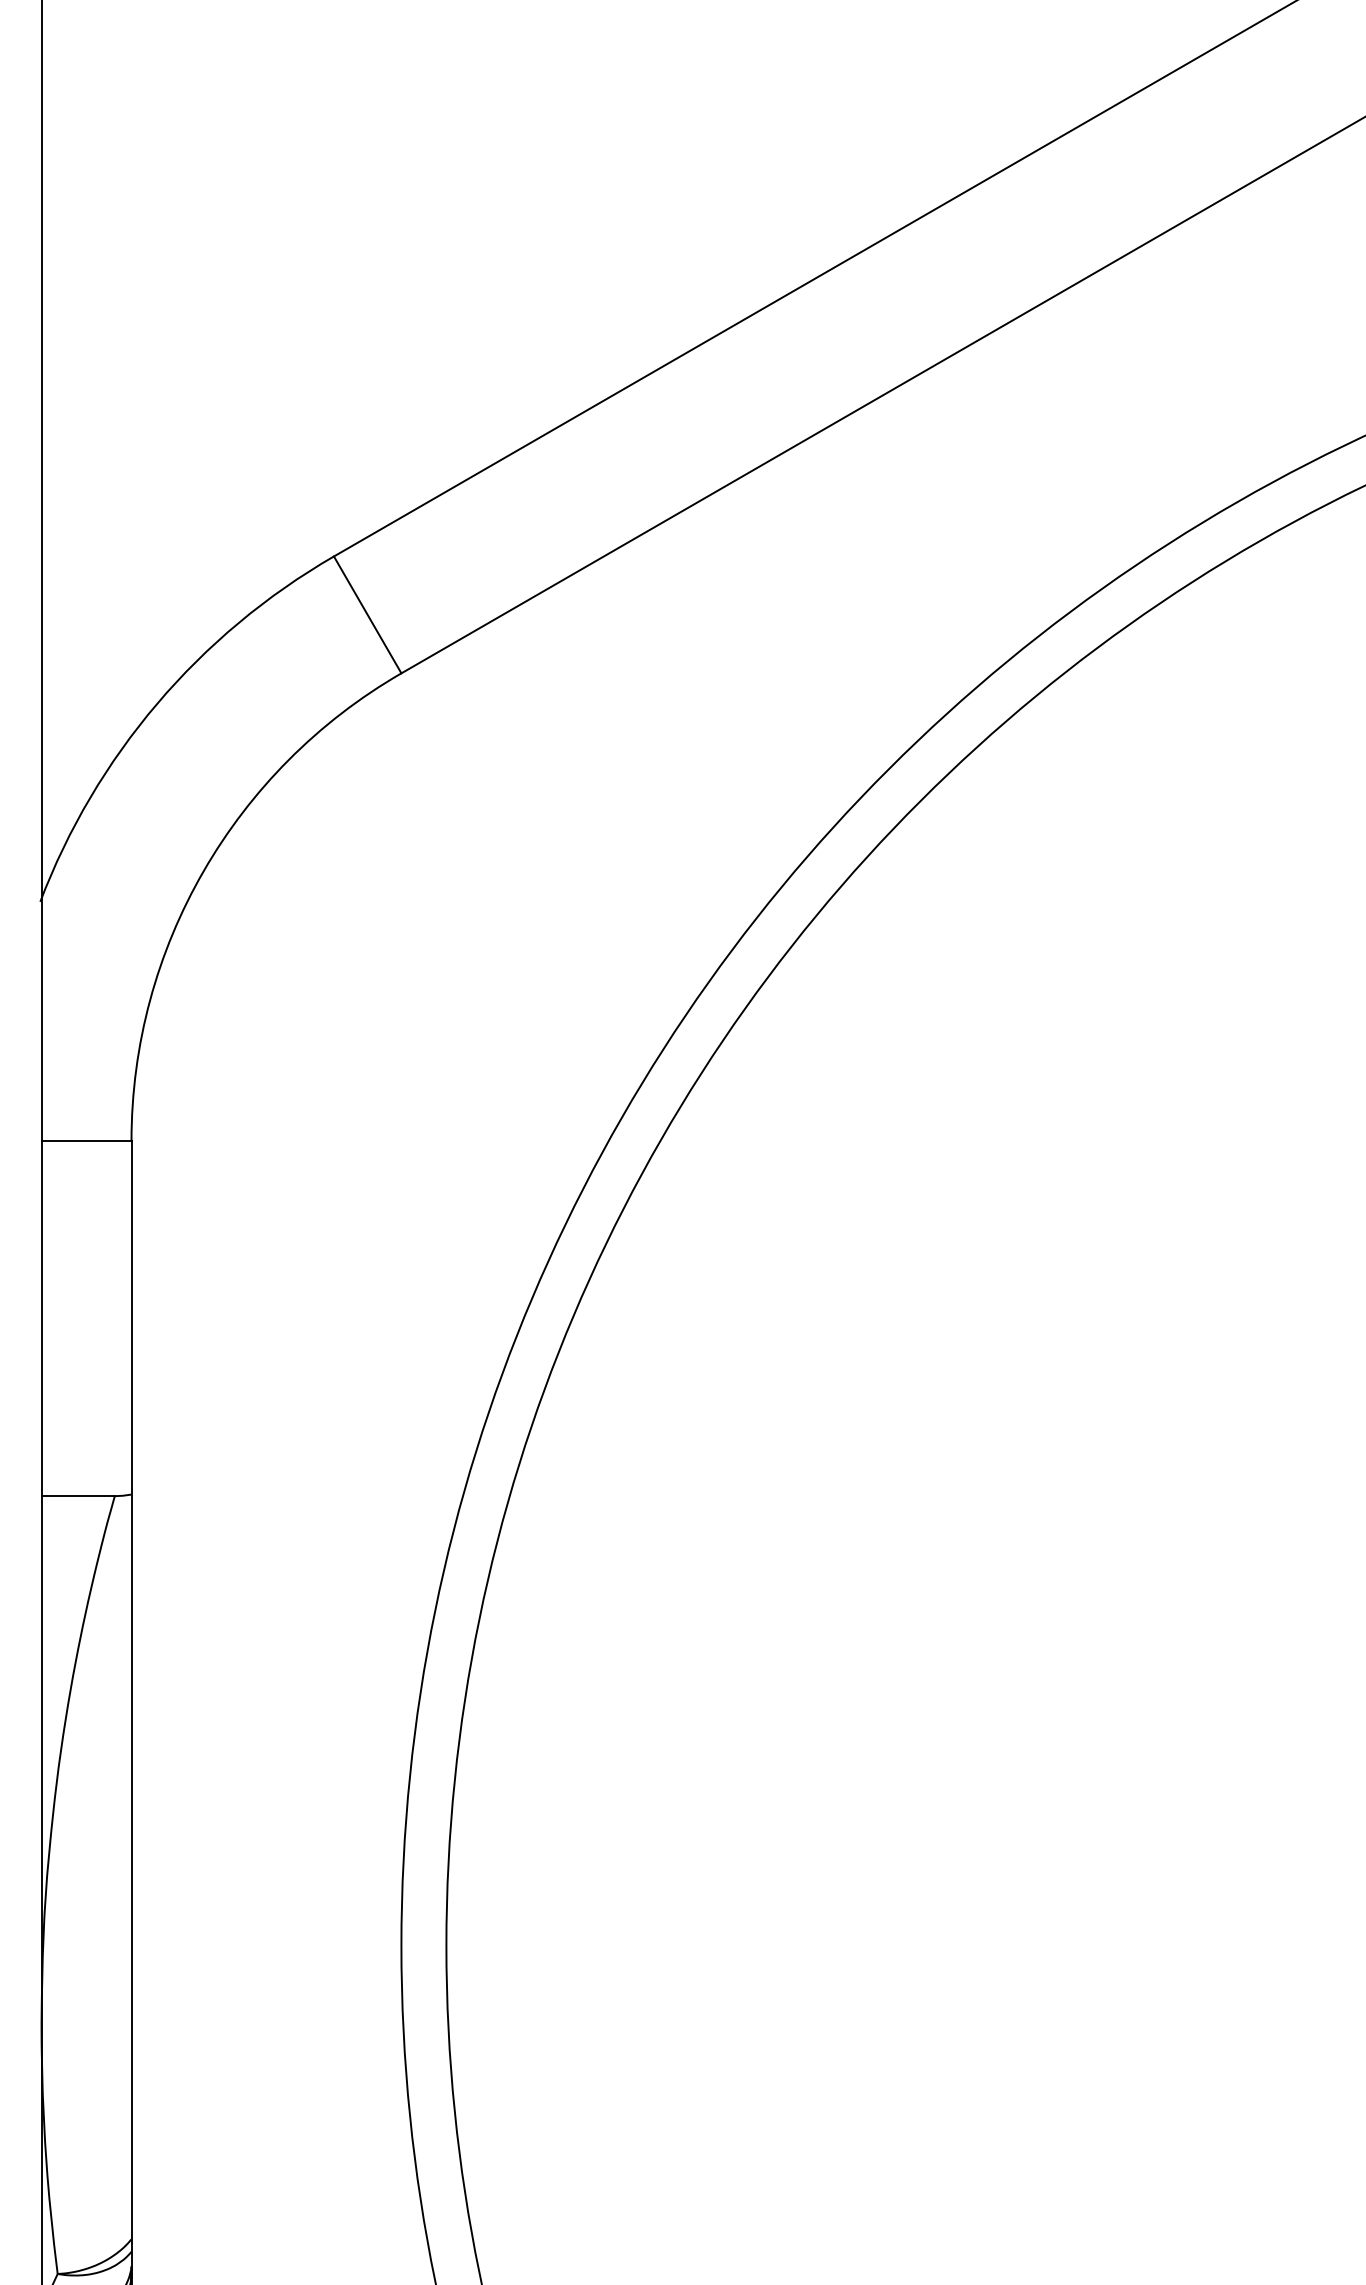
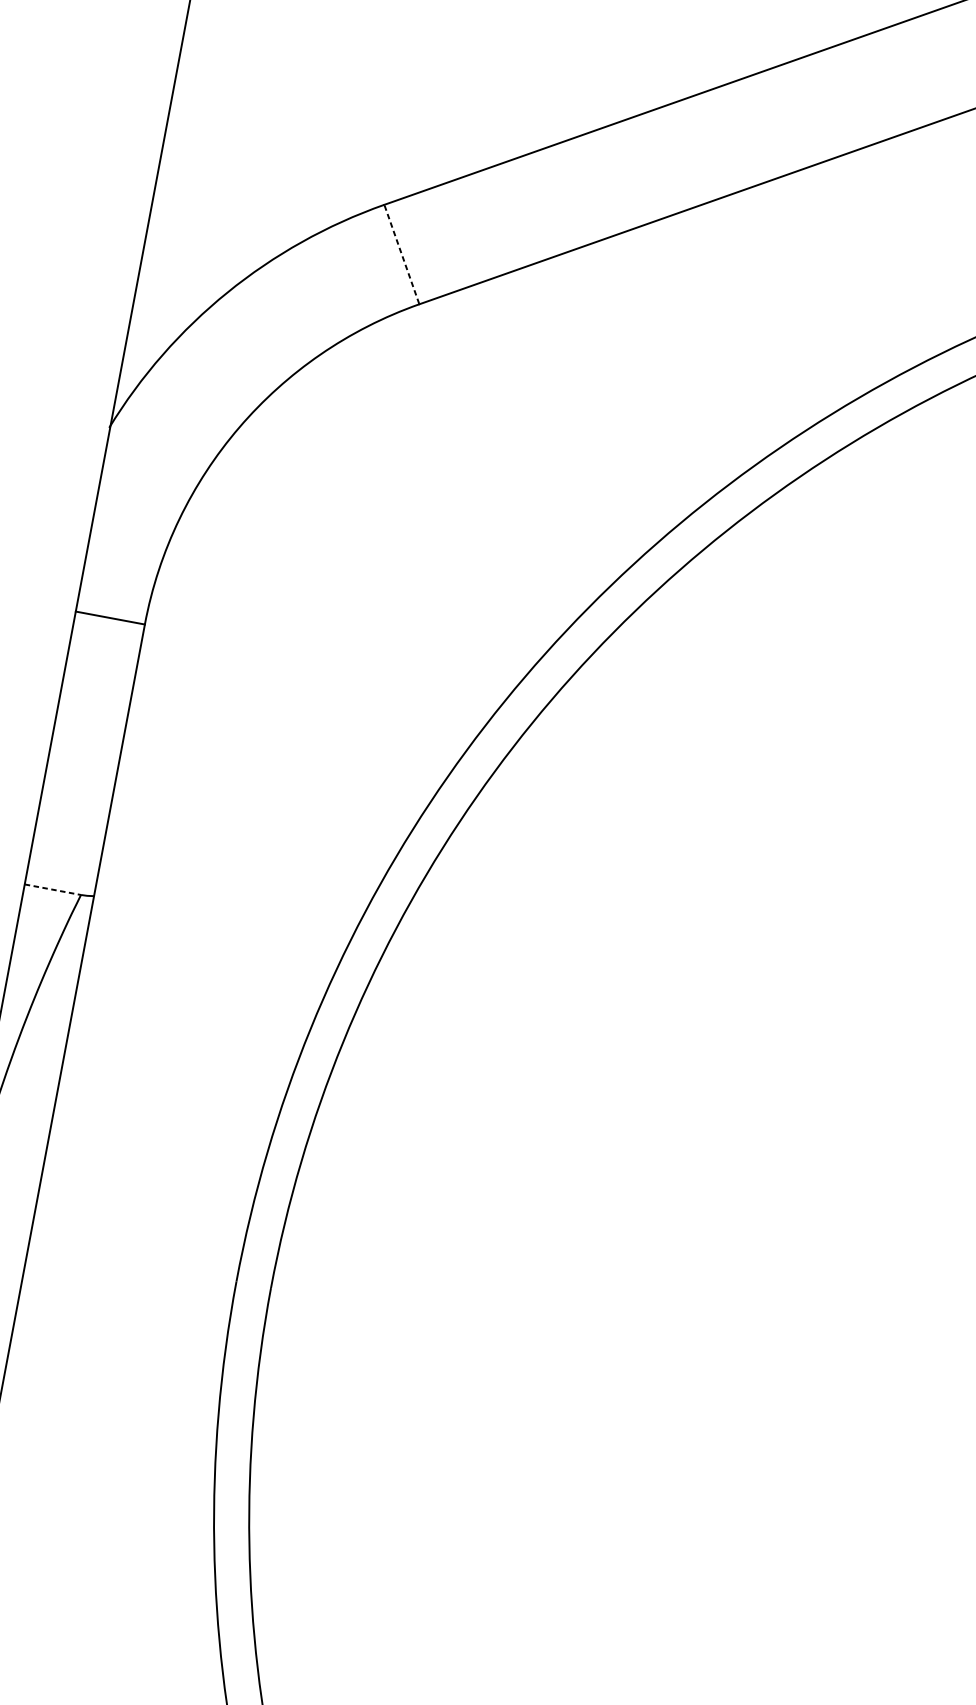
line: (367, 614) -> (401, 254), solid -> dashed
line: (78, 1496) -> (53, 890), solid -> dashed

